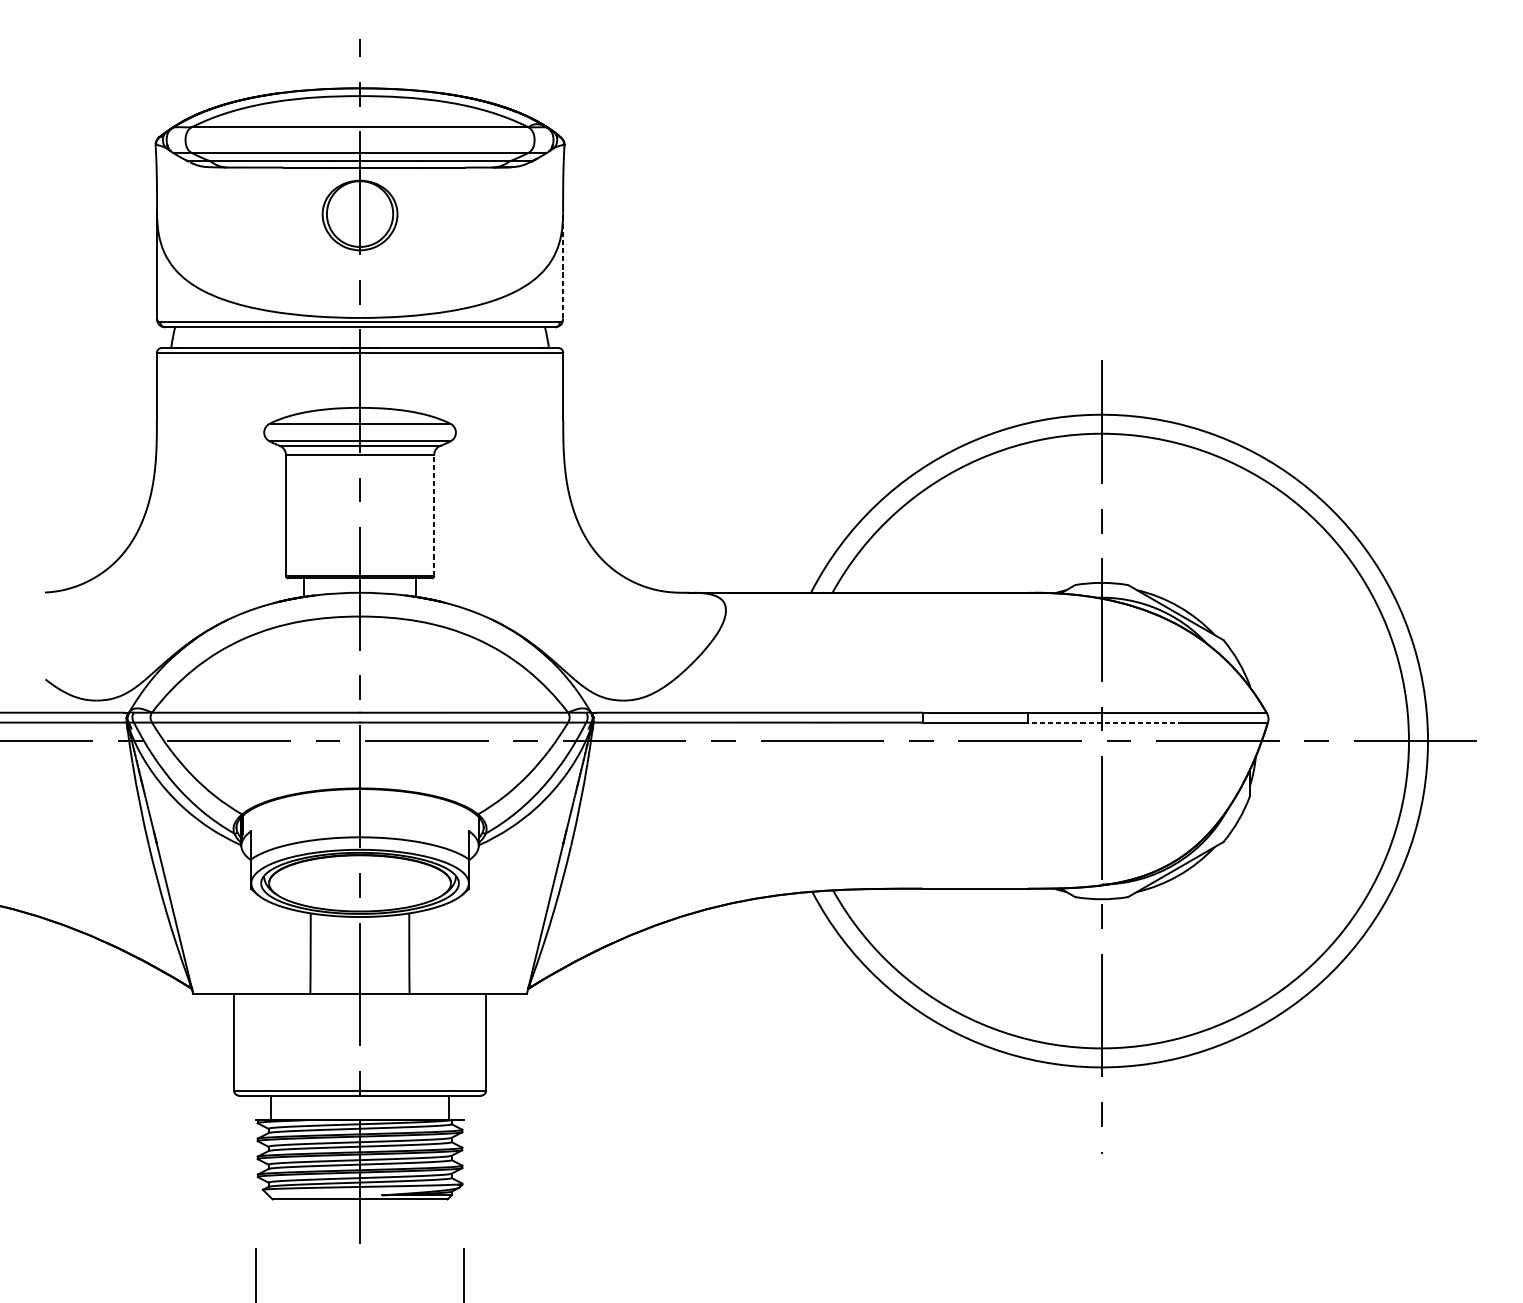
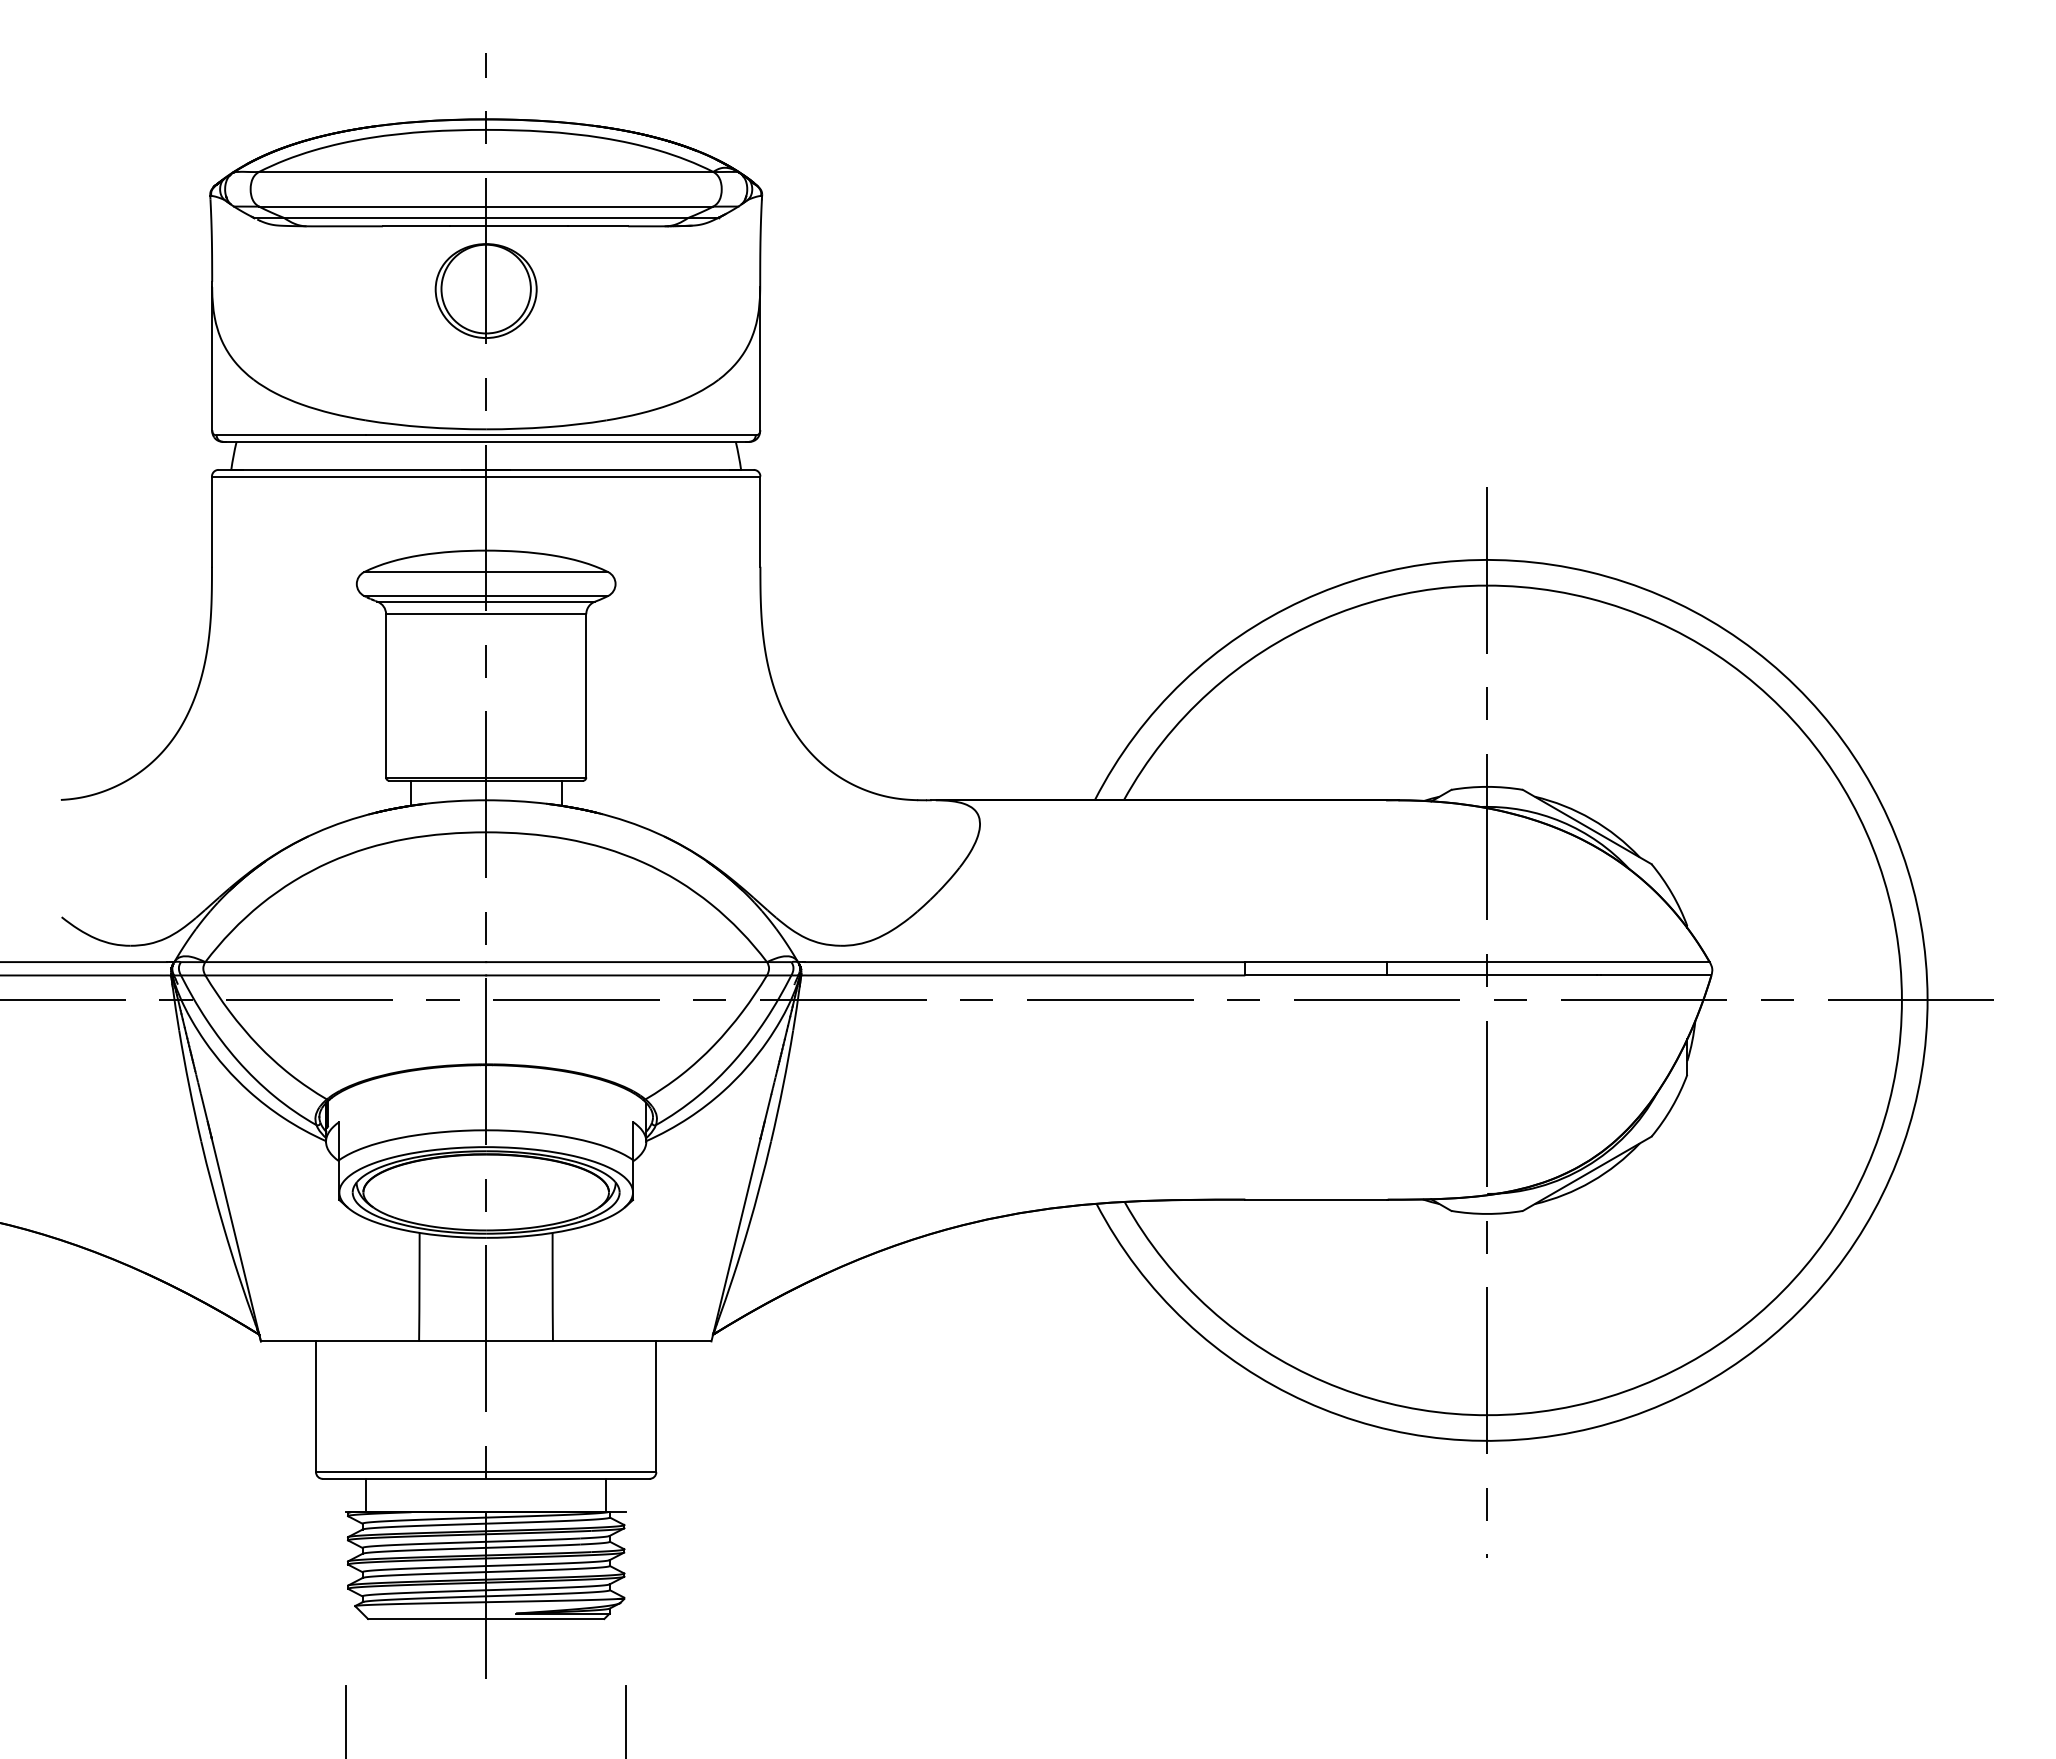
line: (563, 265) -> (760, 358), dashed -> solid
line: (434, 515) -> (586, 695), dashed -> solid
line: (1104, 722) -> (1491, 975), dashed -> solid

